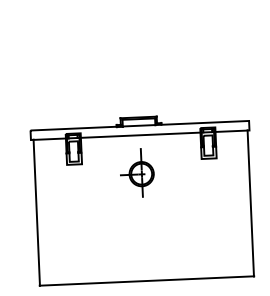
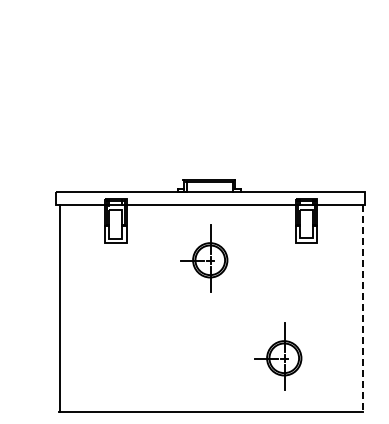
line: (250, 203) -> (362, 308), solid -> dashed
part: (192, 239) -> (278, 356), added

